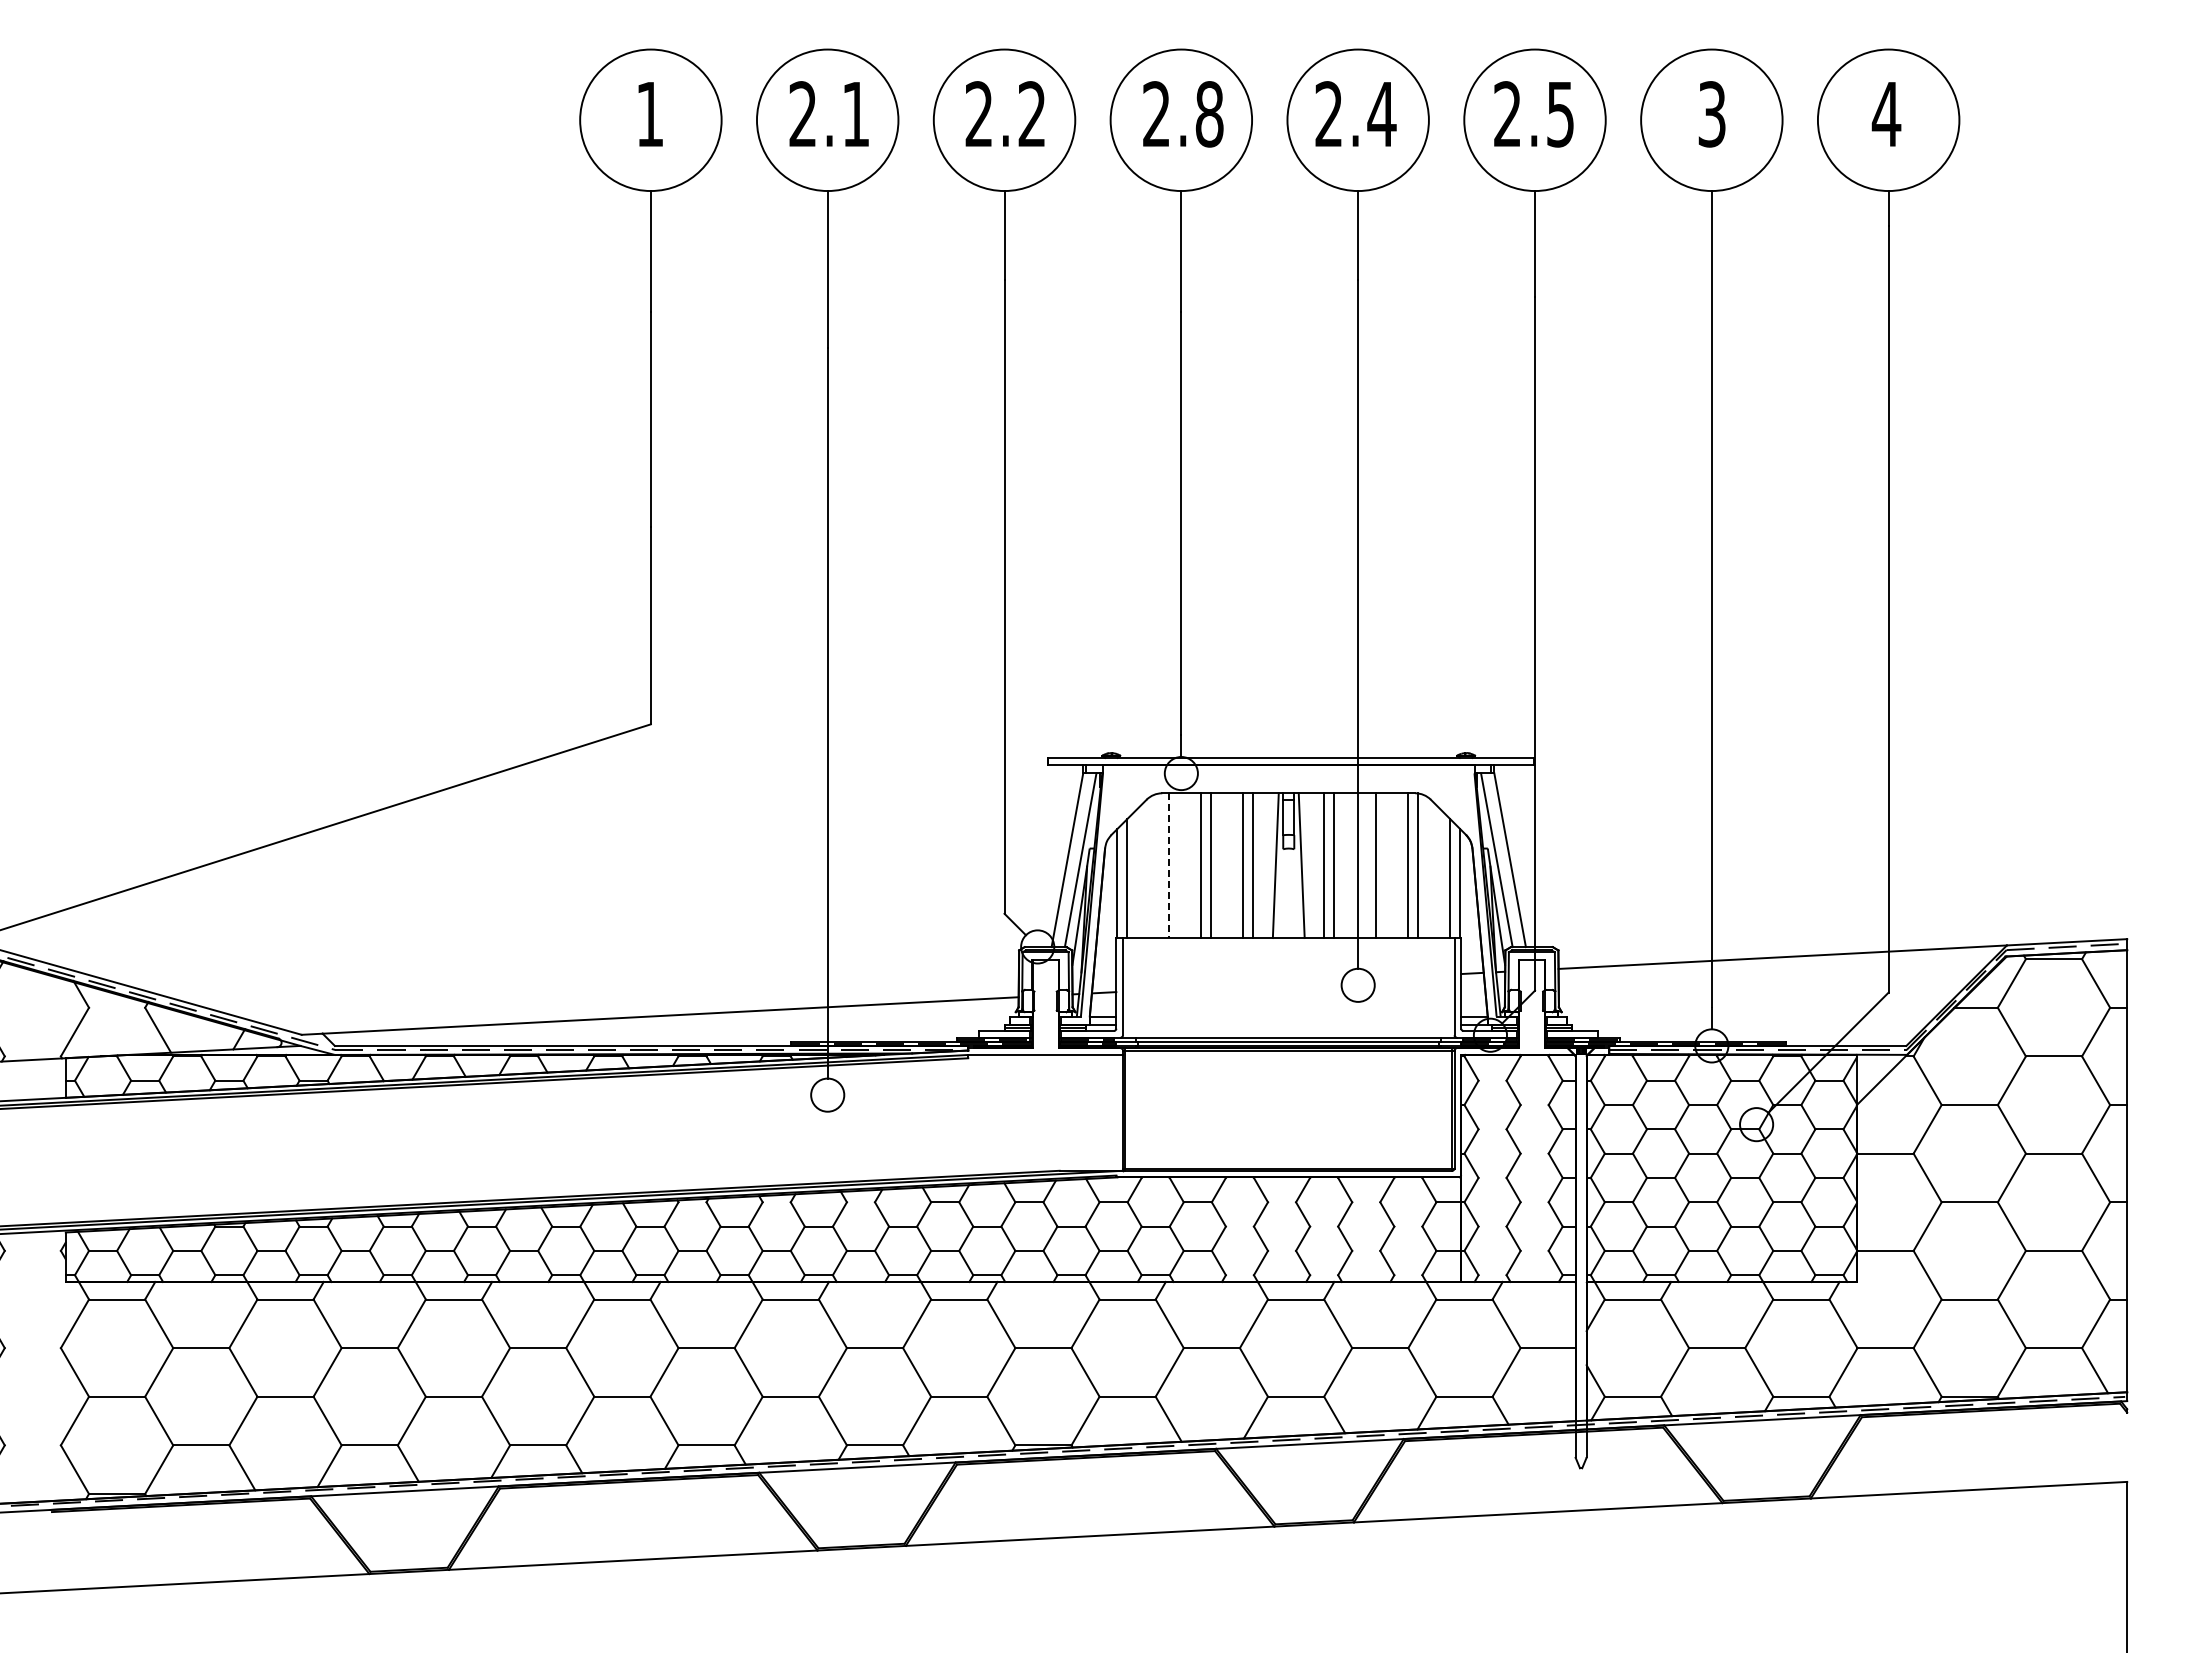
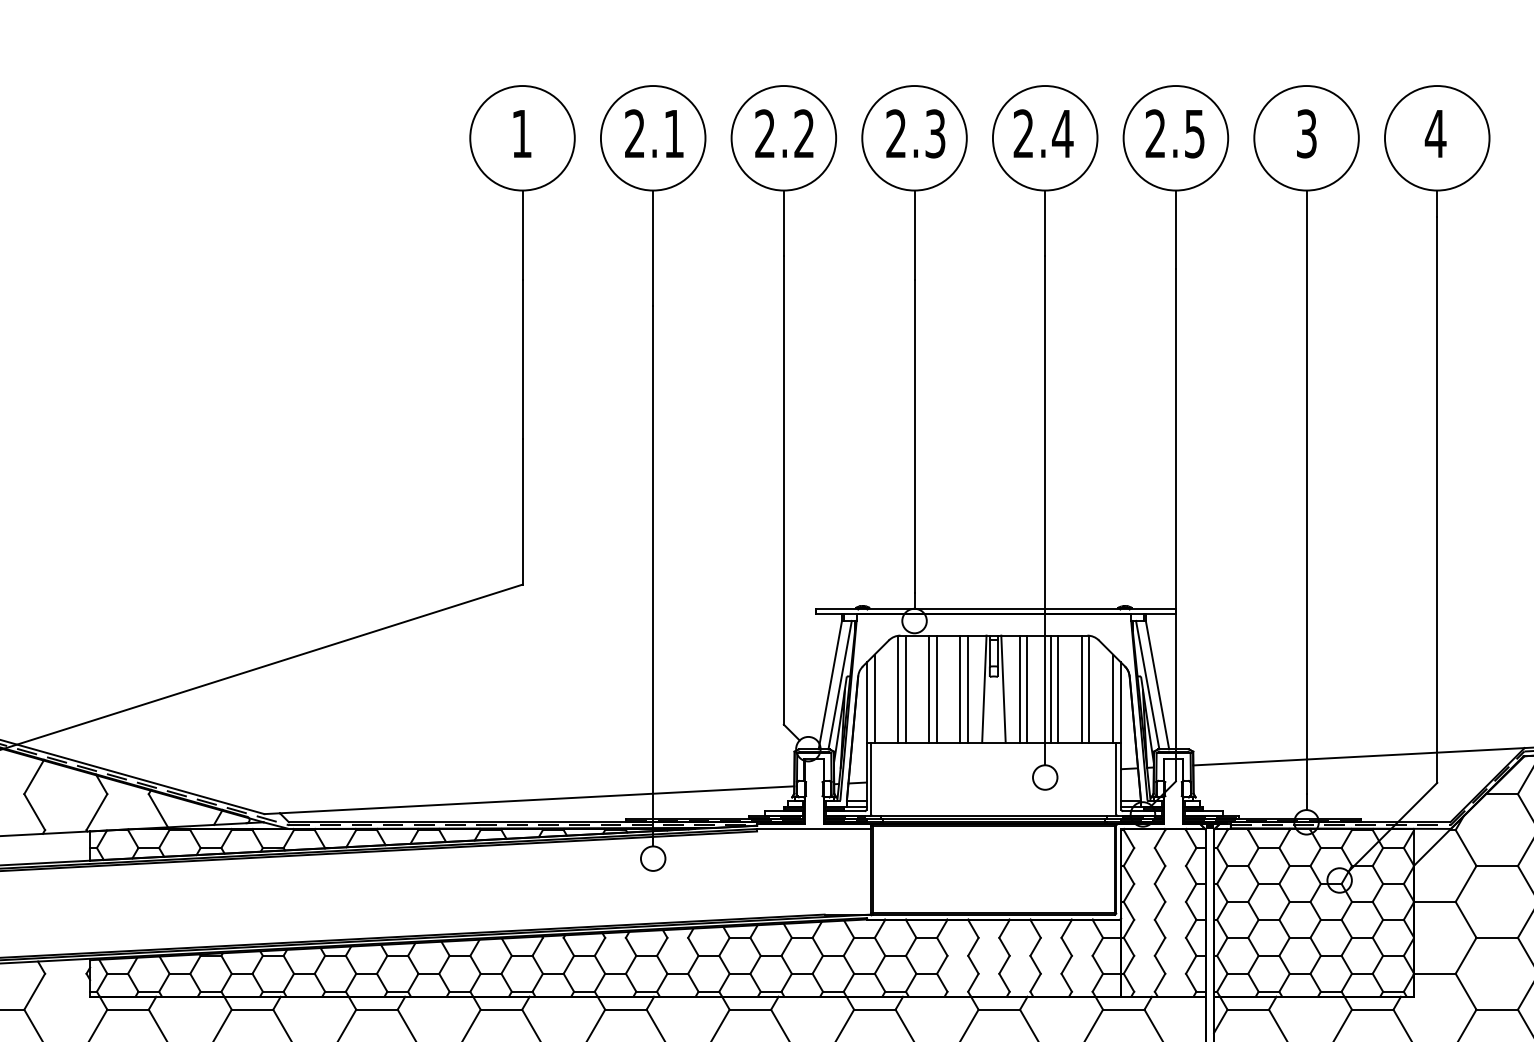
text: (1209, 114) -> (935, 134), 2.8 -> 2.3
line: (1159, 865) -> (898, 688), added
line: (1366, 865) -> (1051, 688), added
line: (1169, 866) -> (905, 689), dashed -> solid

